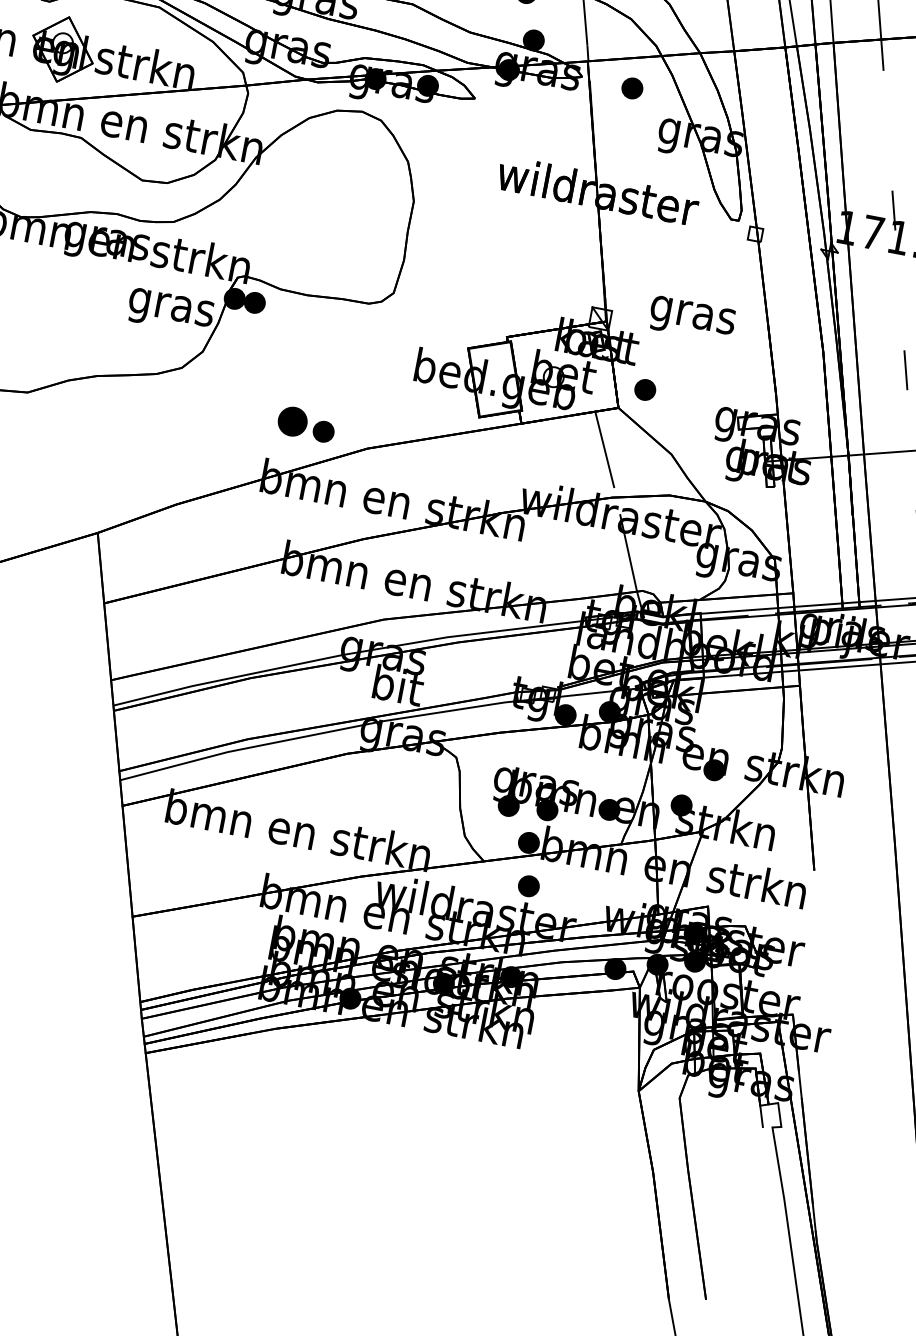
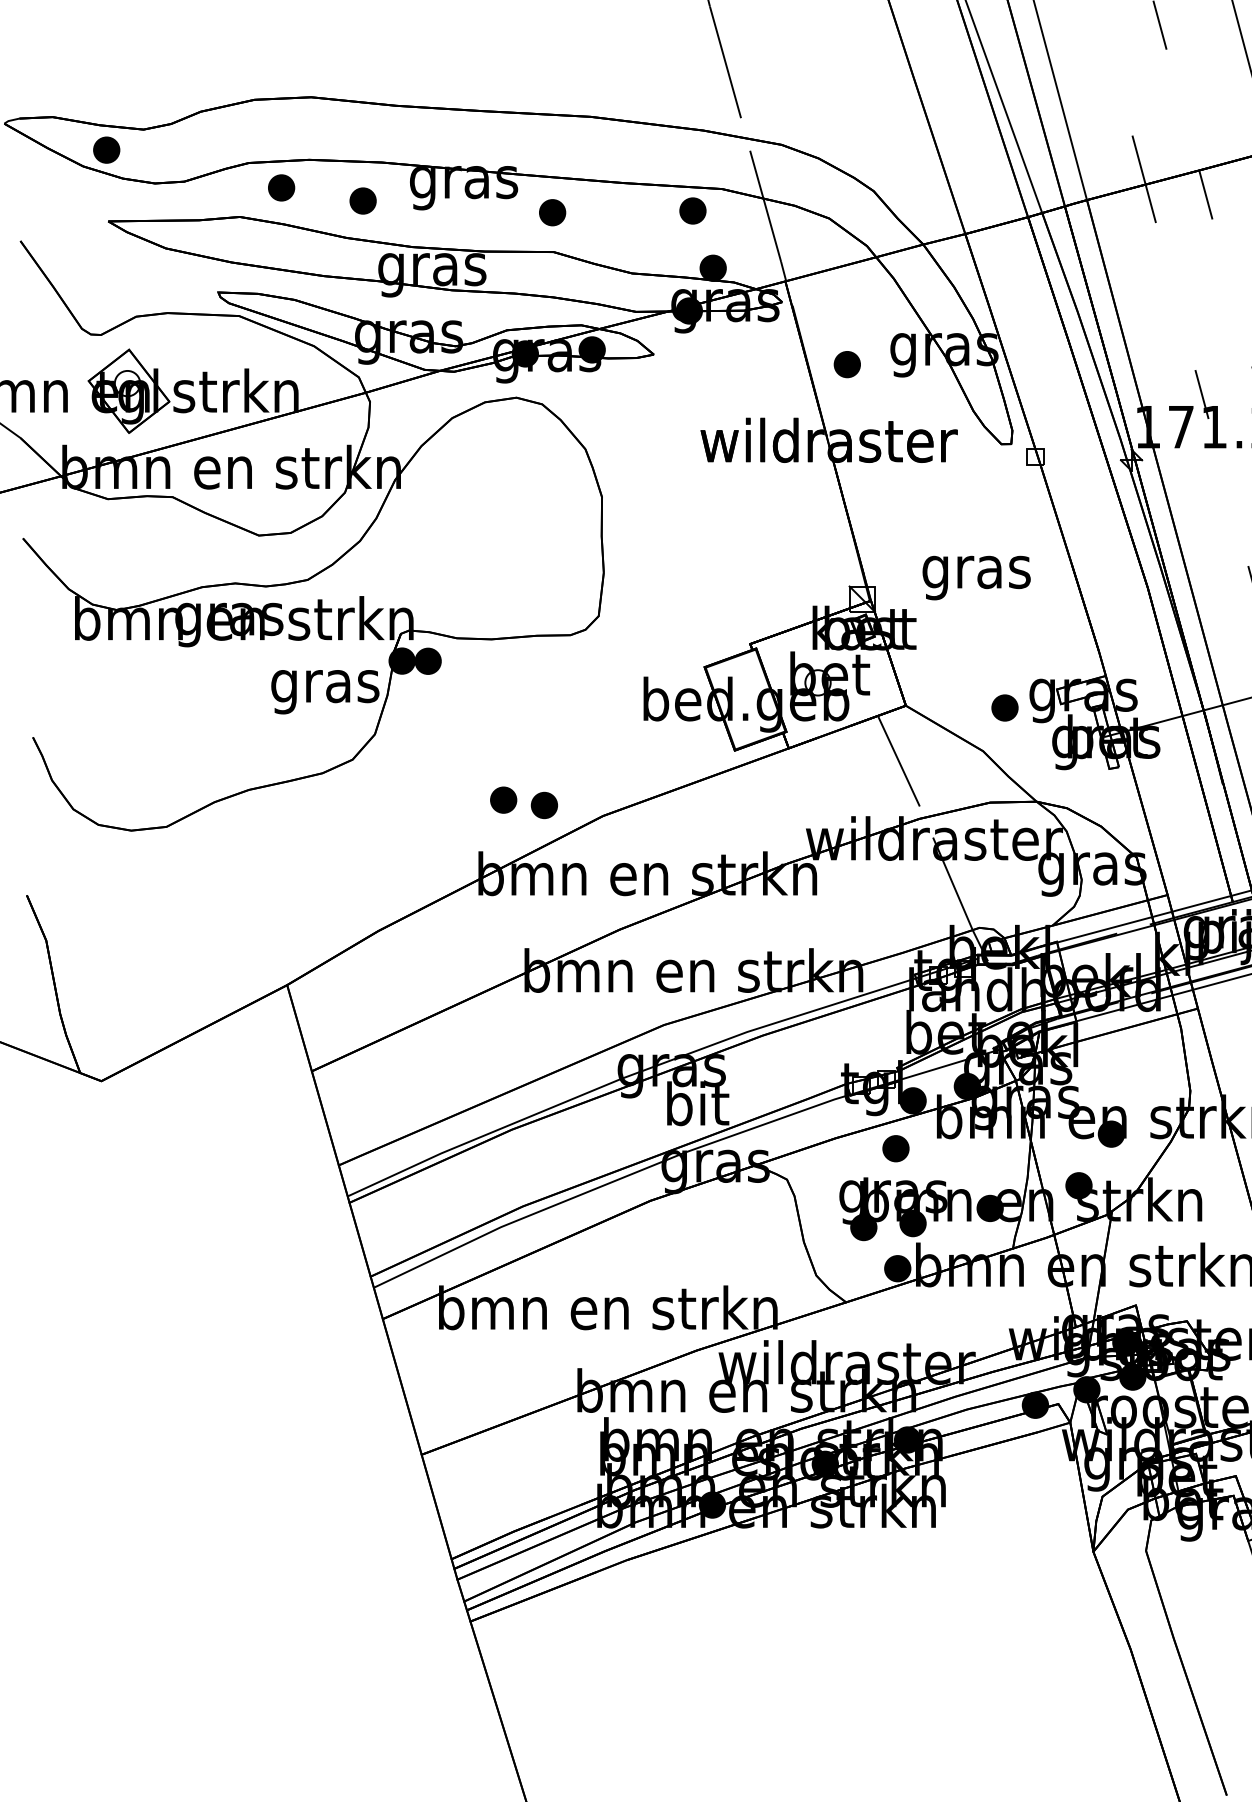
part: (631, 88) -> (846, 364), moved
part: (644, 389) -> (1004, 707), moved
part: (292, 421) -> (503, 799), size x0.71
part: (528, 886) -> (895, 1148), moved

